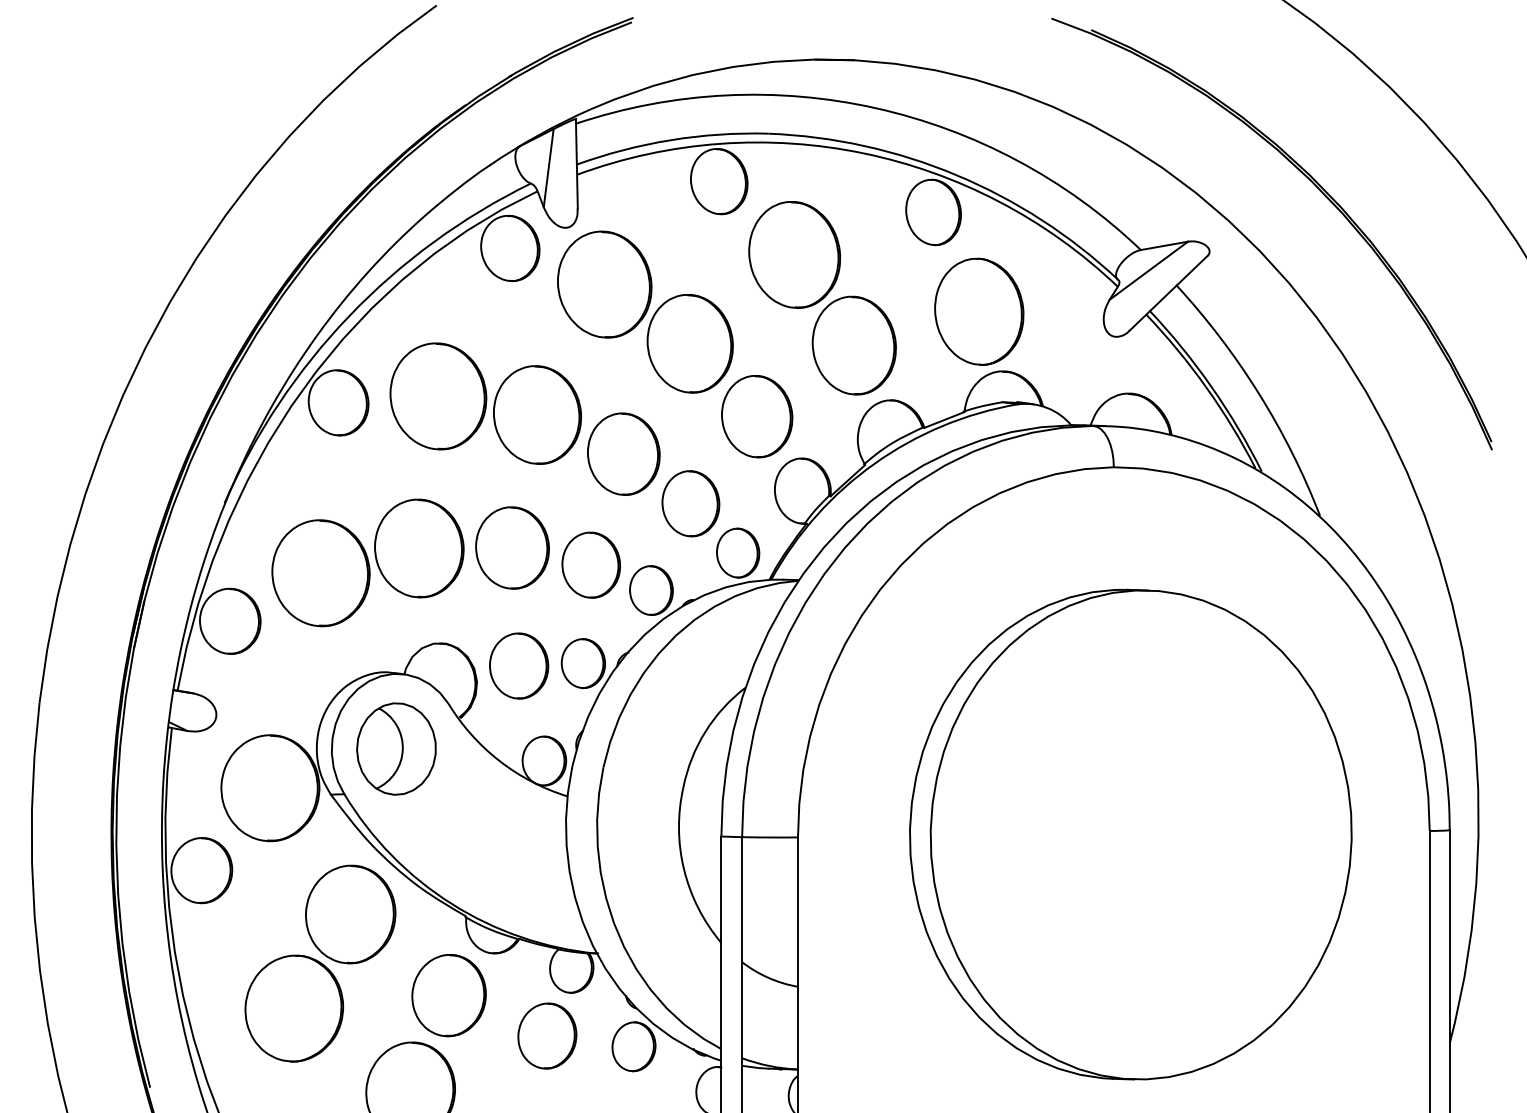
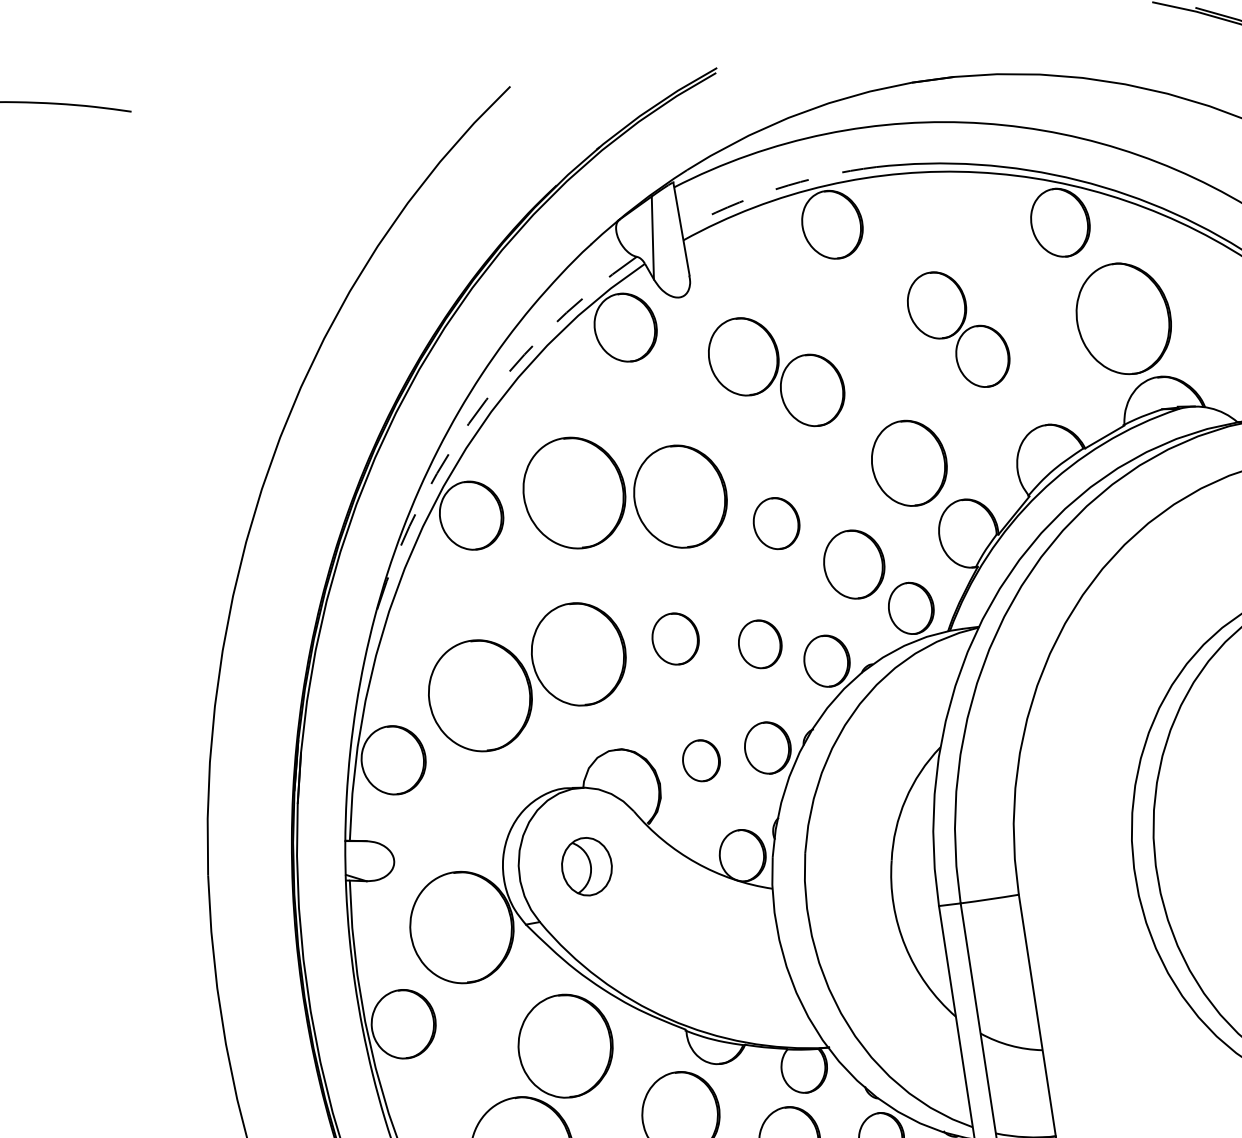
arc: (671, 140) -> (776, 189), solid -> dashed
part: (822, 298) -> (958, 330), size x0.6
part: (645, 311) -> (776, 371), size x0.7
arc: (349, 316) -> (469, 424), solid -> dashed
part: (623, 453) -> (776, 523), size x0.6
part: (512, 547) -> (675, 638), size x0.6
part: (590, 564) -> (759, 643), size x0.7
part: (519, 665) -> (701, 760), size x0.6
part: (396, 748) -> (586, 866), size x0.6

